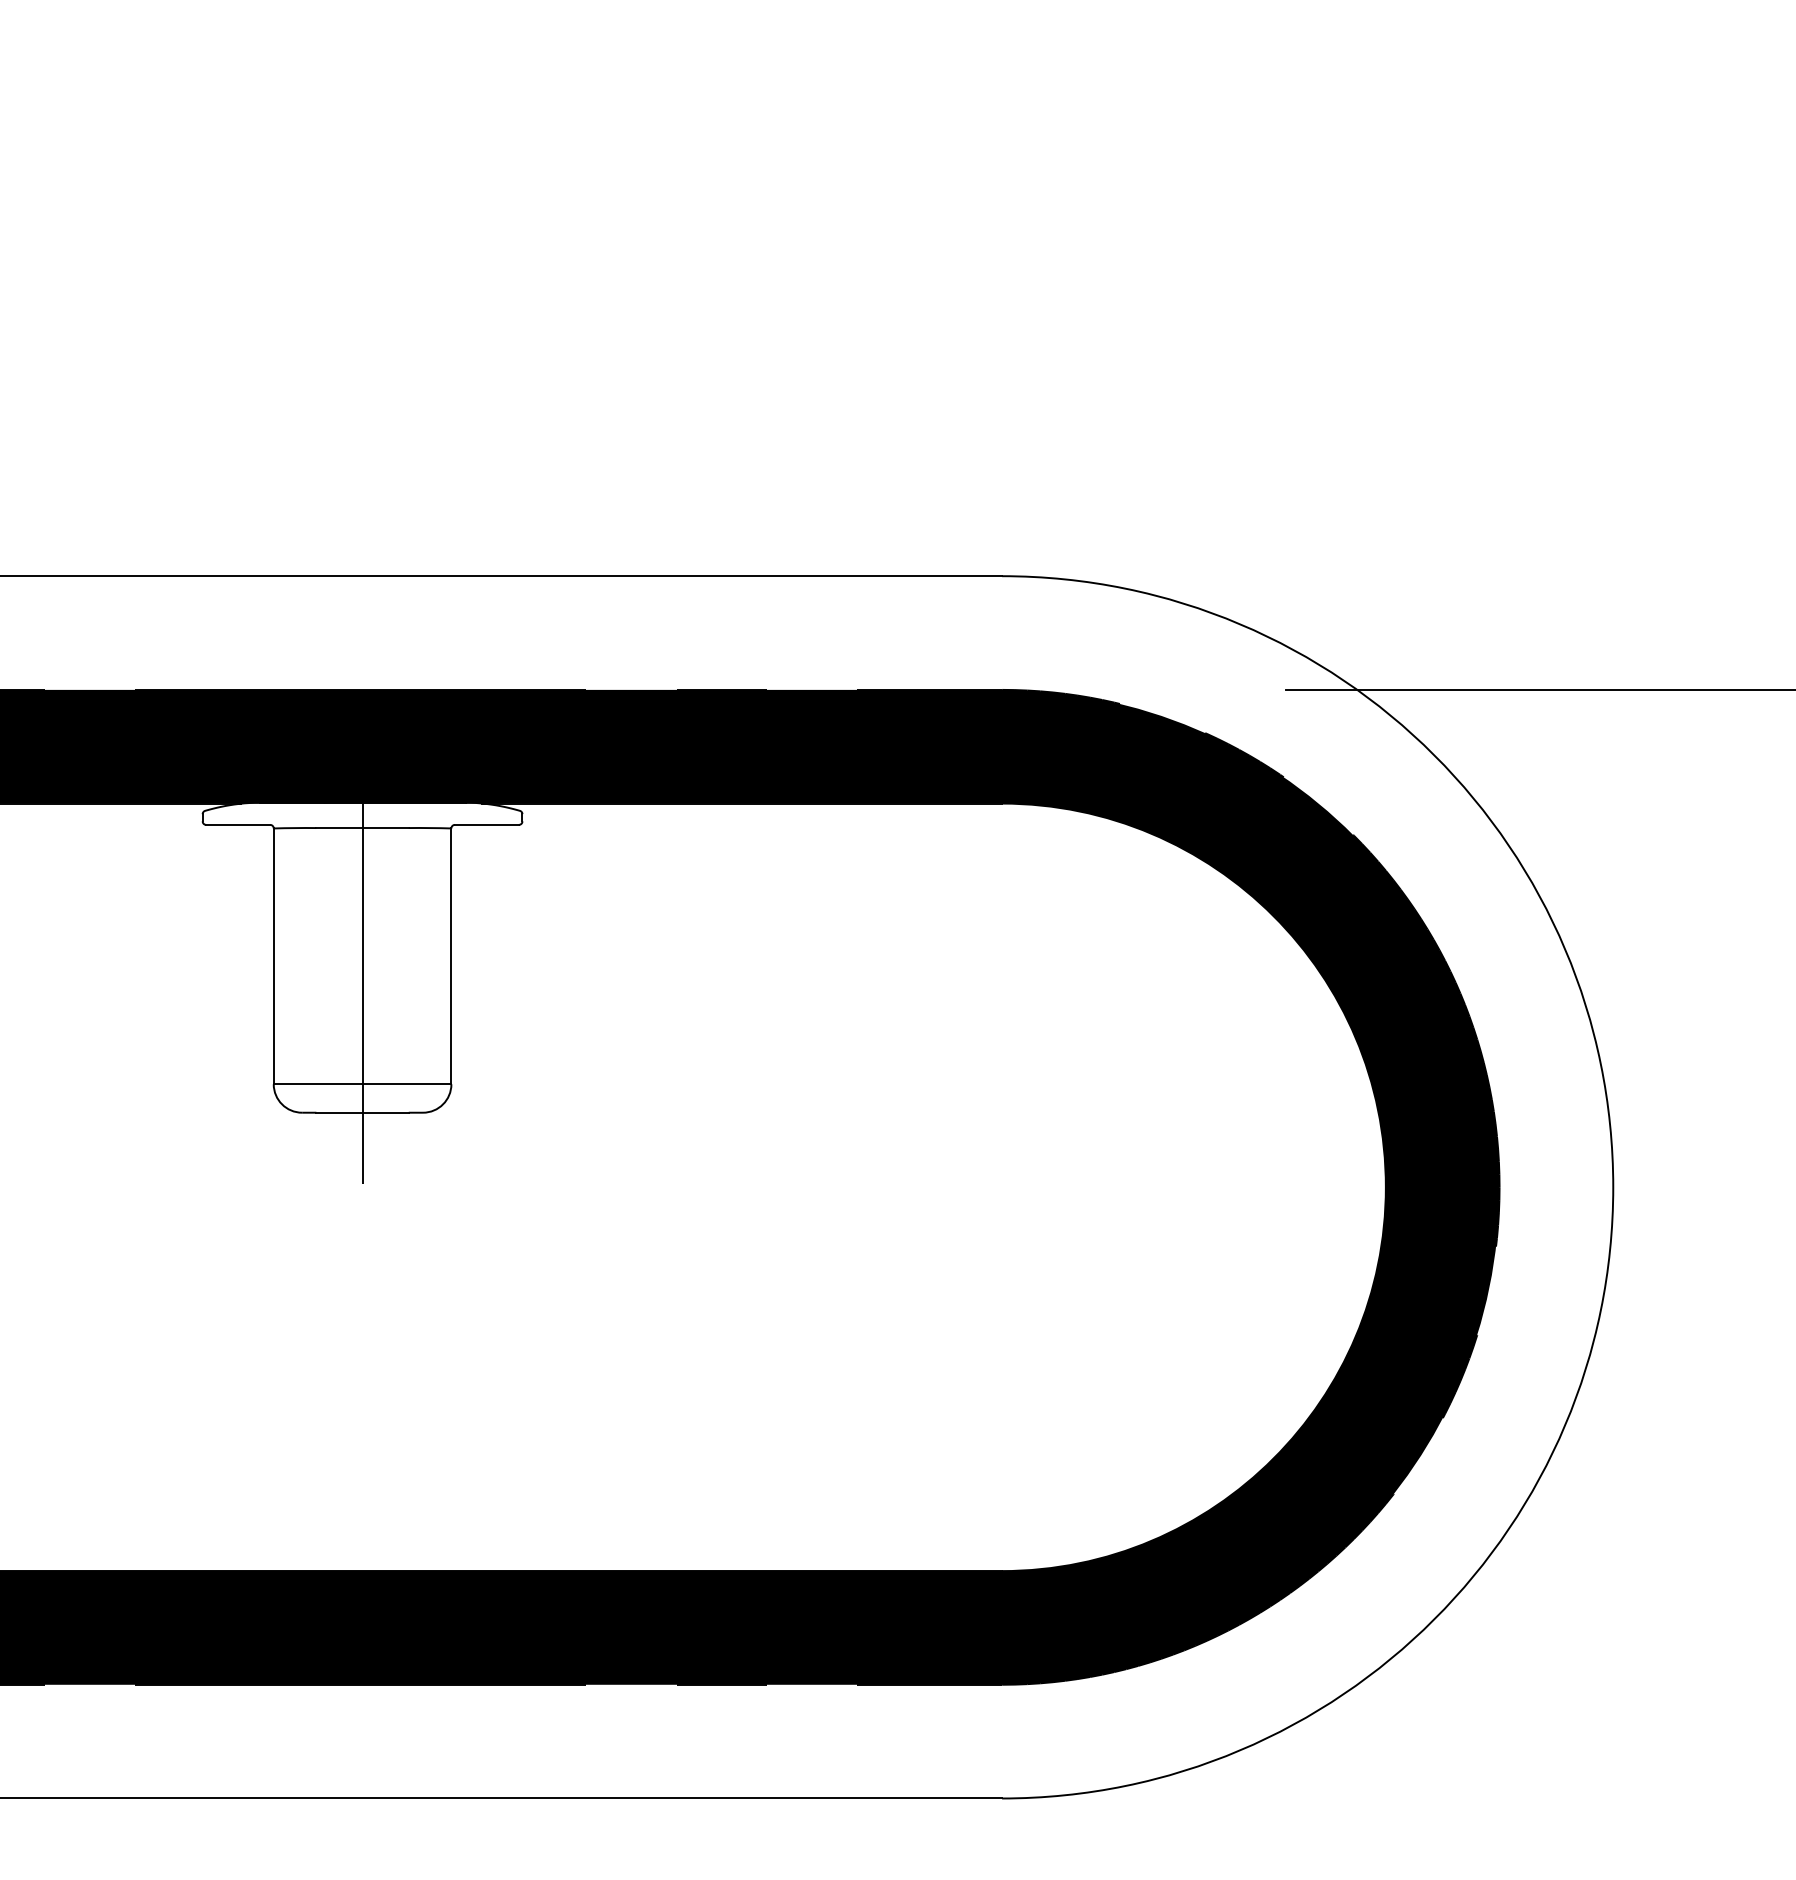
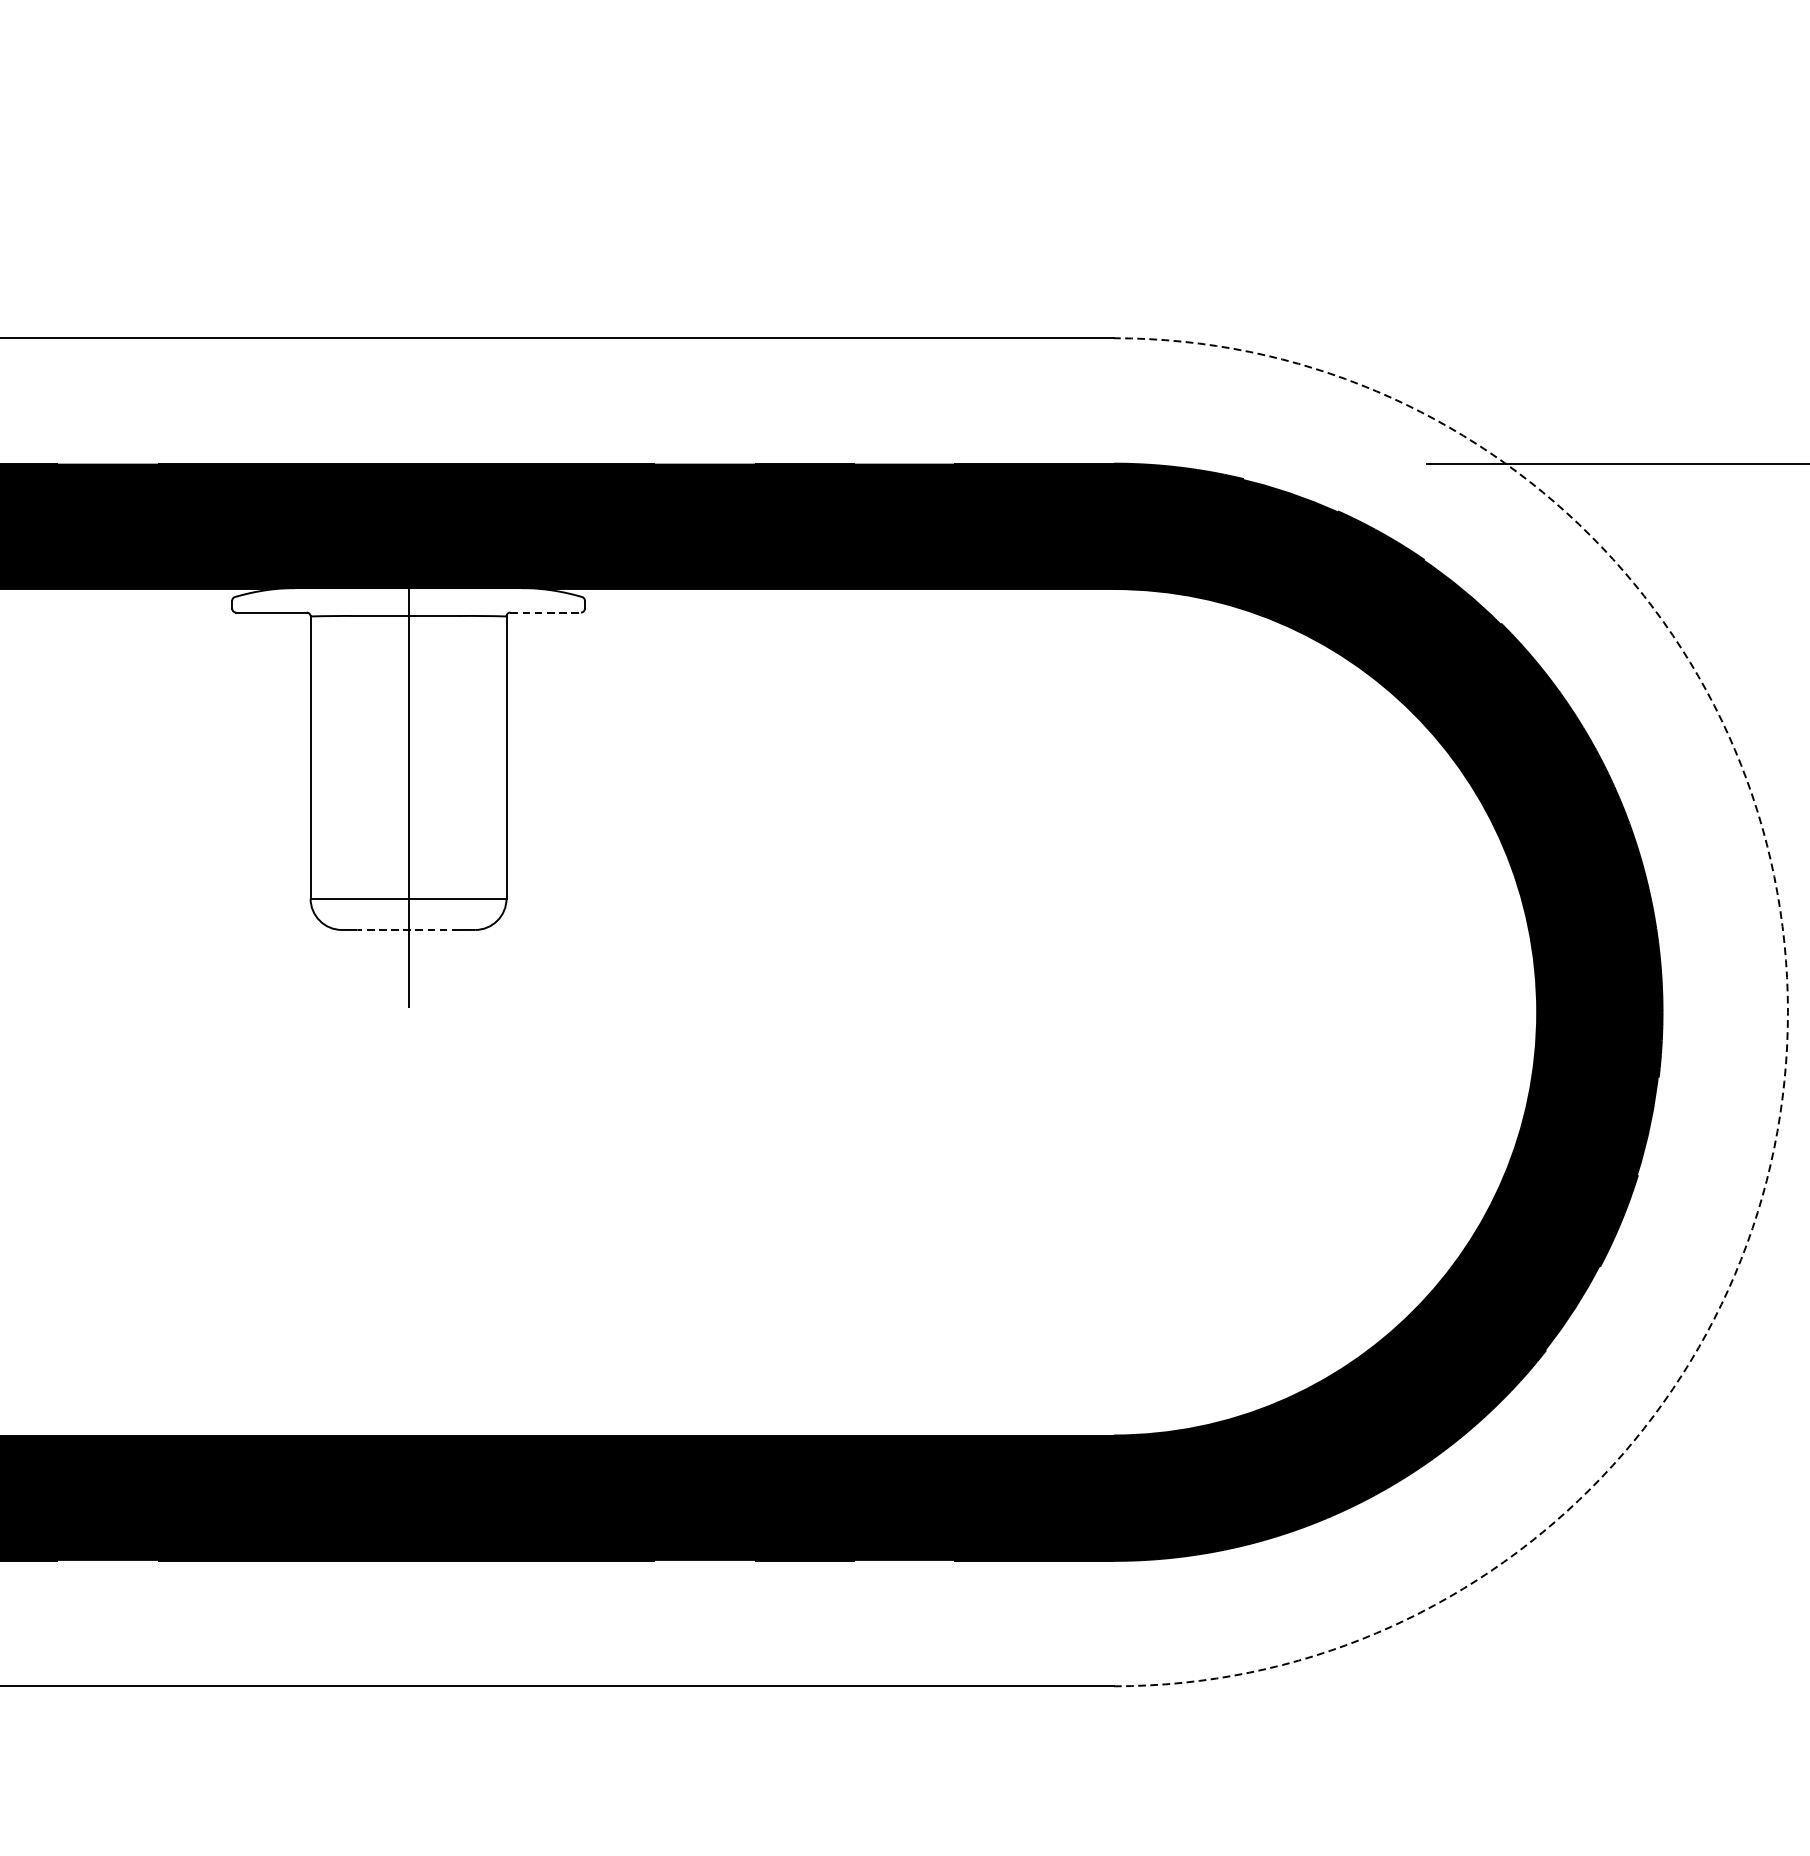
line: (486, 824) -> (545, 612), solid -> dashed
line: (362, 1112) -> (408, 929), solid -> dashed
arc: (1613, 1187) -> (1788, 1012), solid -> dashed

